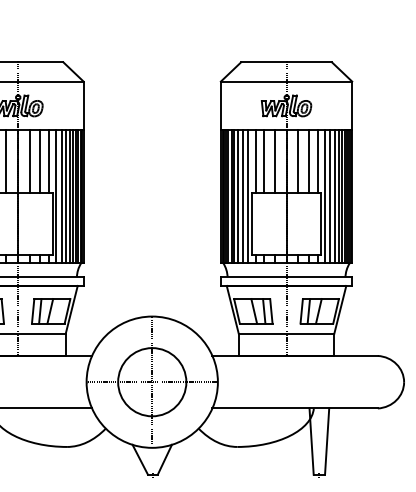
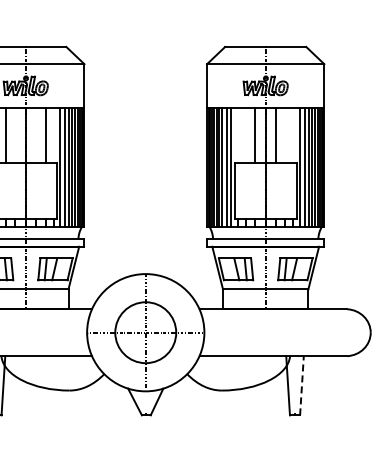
line: (6, 161) -> (15, 135), removed
line: (29, 161) -> (36, 135), removed
line: (48, 161) -> (53, 135), removed
line: (254, 161) -> (237, 135), removed
line: (263, 161) -> (245, 135), removed
line: (308, 161) -> (285, 135), removed
line: (317, 161) -> (293, 135), removed
line: (326, 441) -> (301, 385), solid -> dashed

